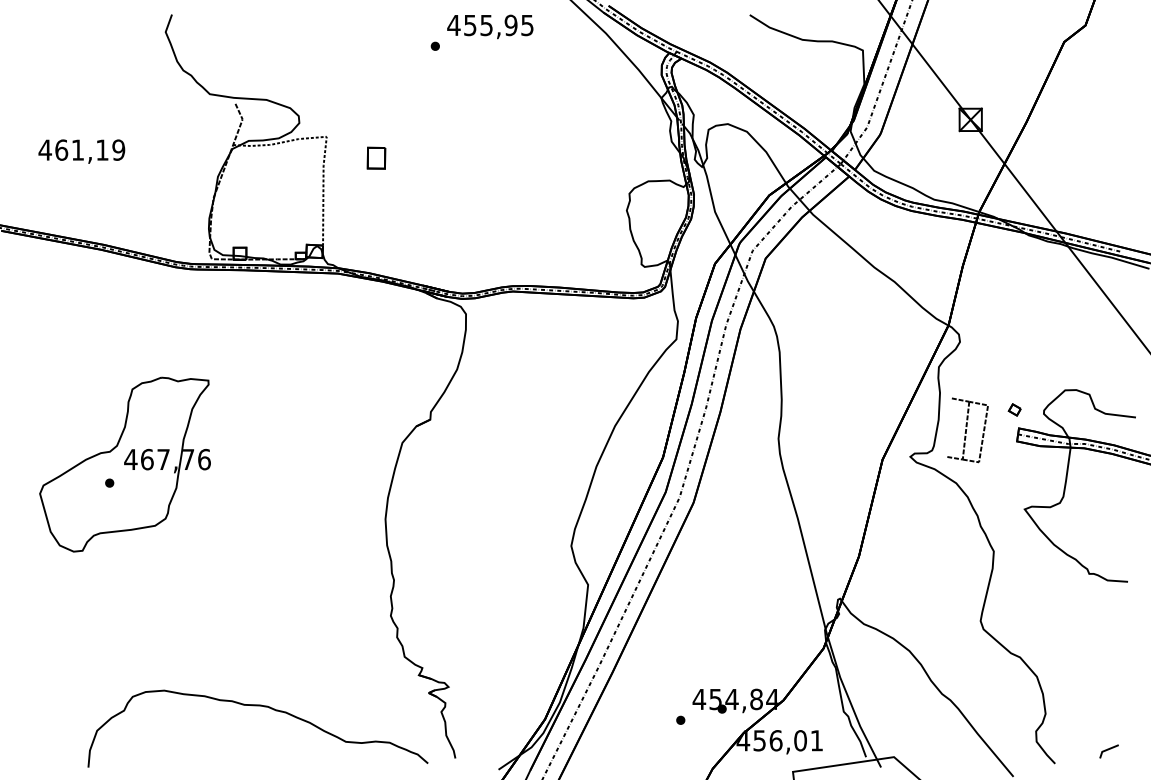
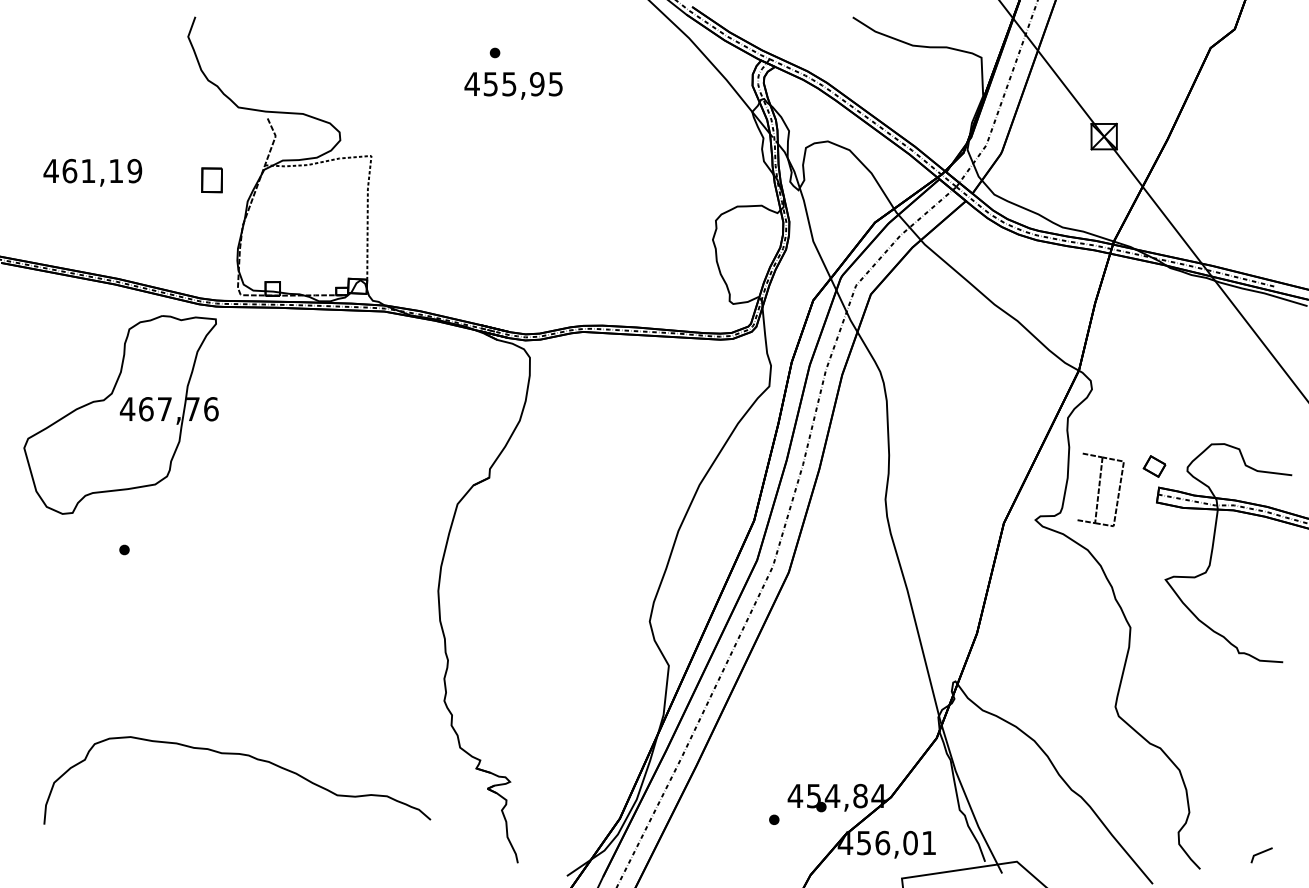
text: (490, 26) -> (513, 85), moved
part: (375, 158) -> (211, 180), moved
part: (1014, 409) -> (1153, 466), size x1.6
part: (124, 464) -> (120, 414), moved
curve: (261, 706) -> (241, 755), moved

